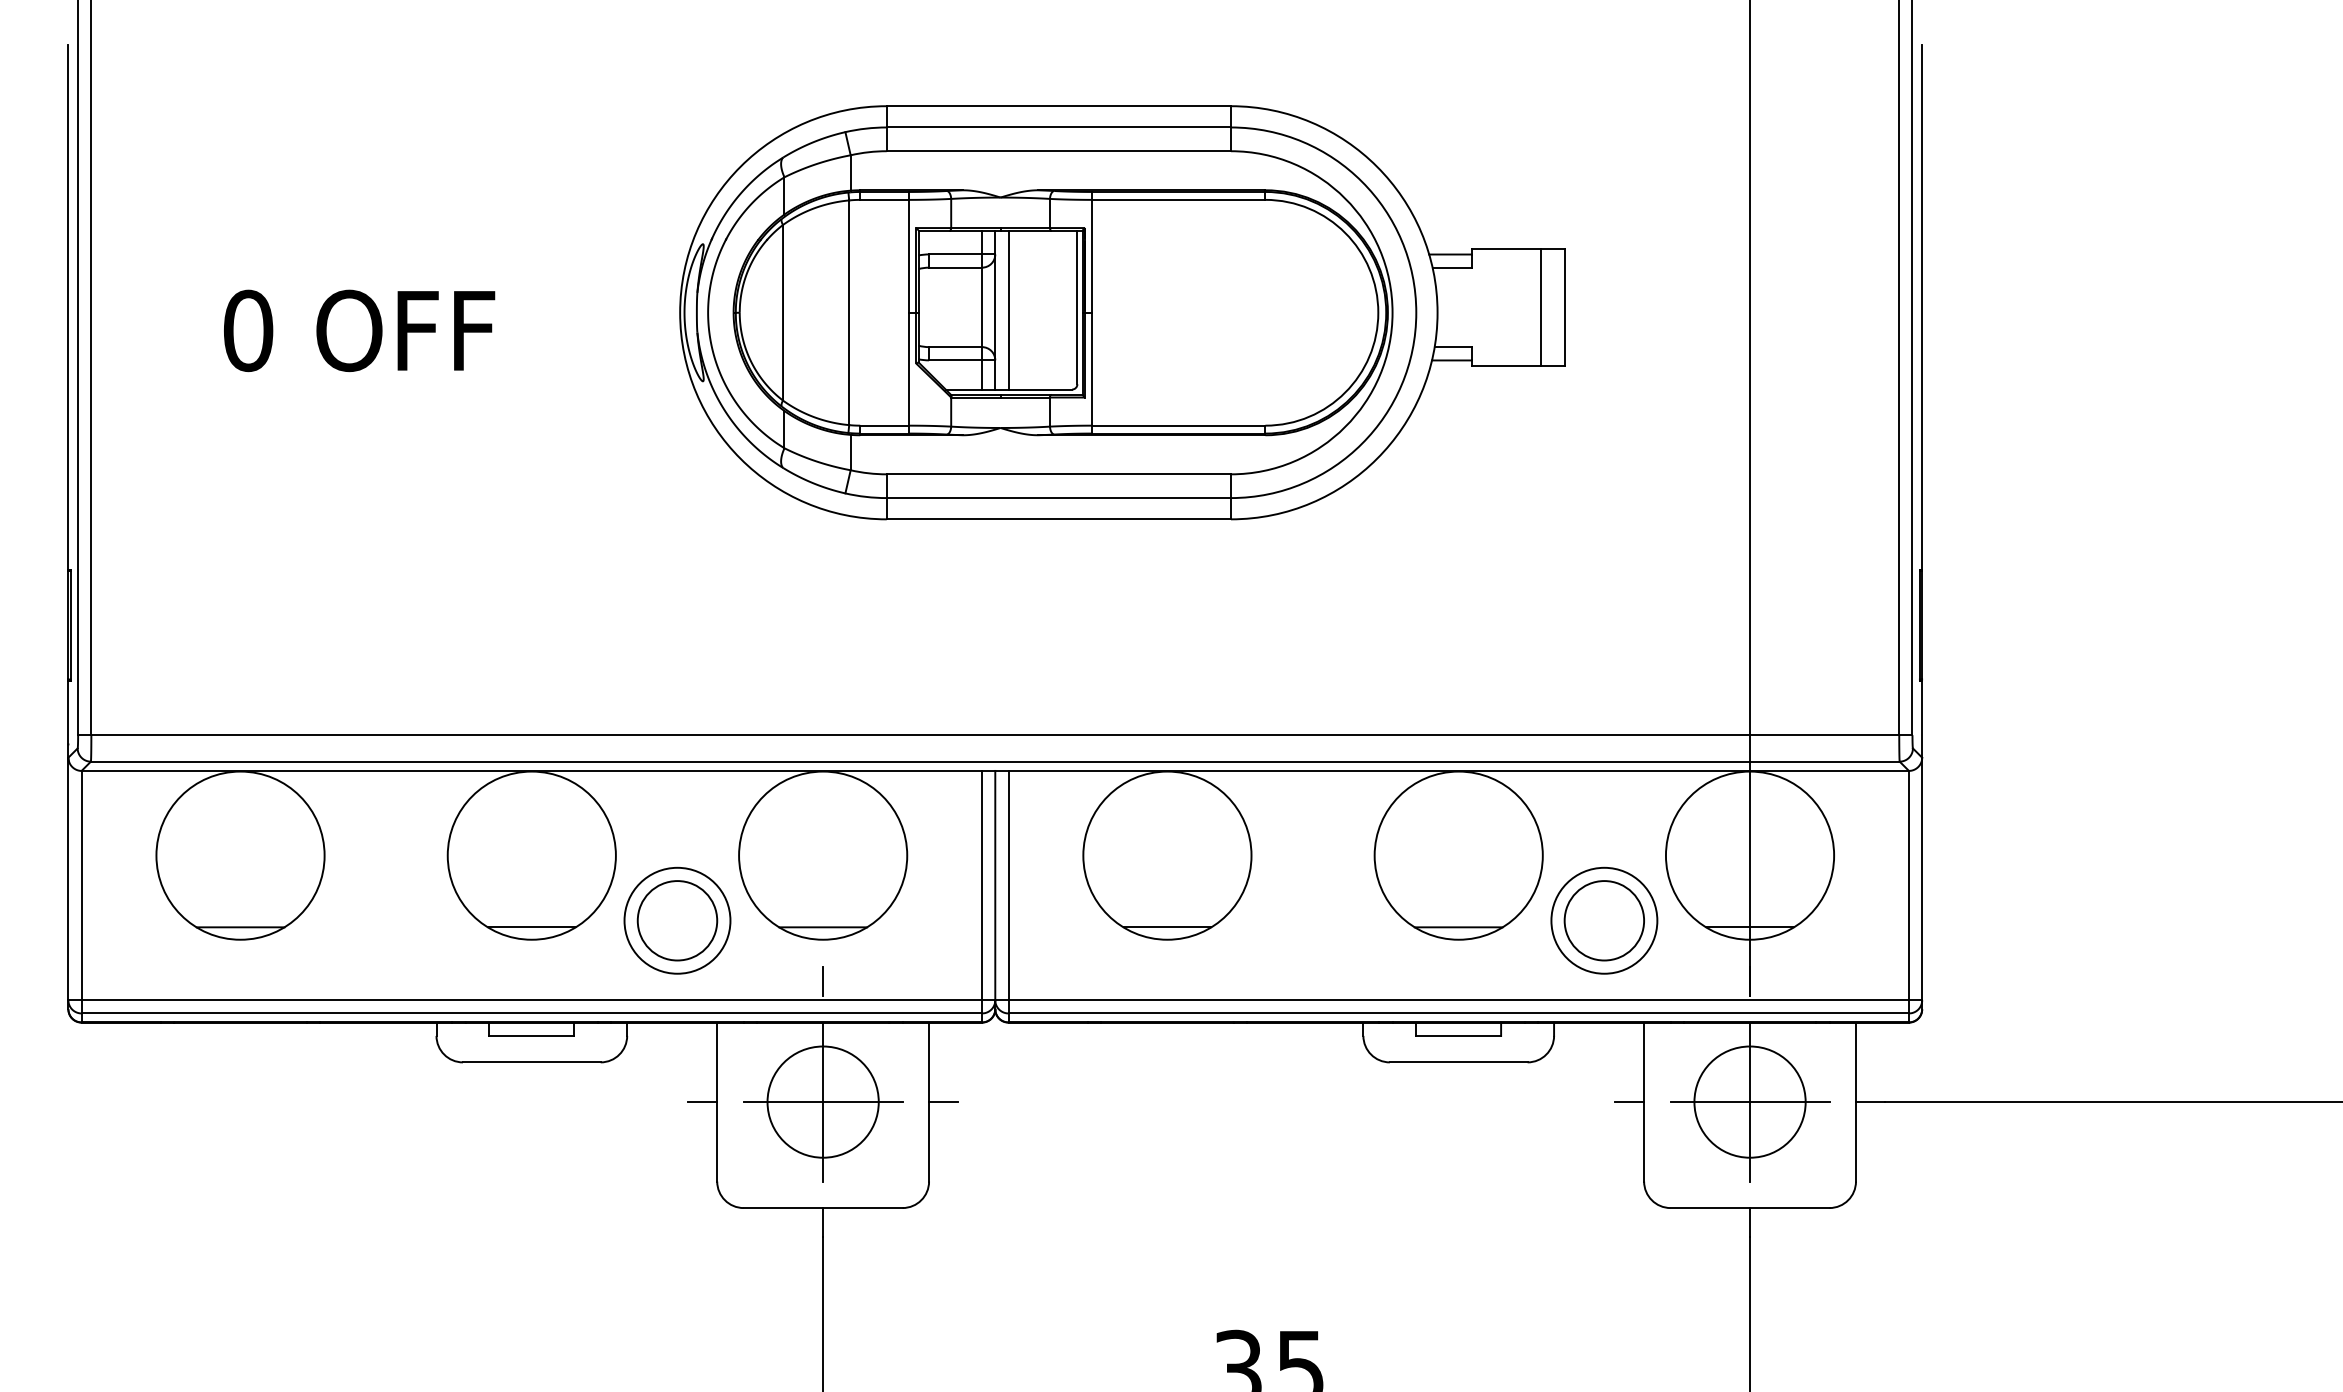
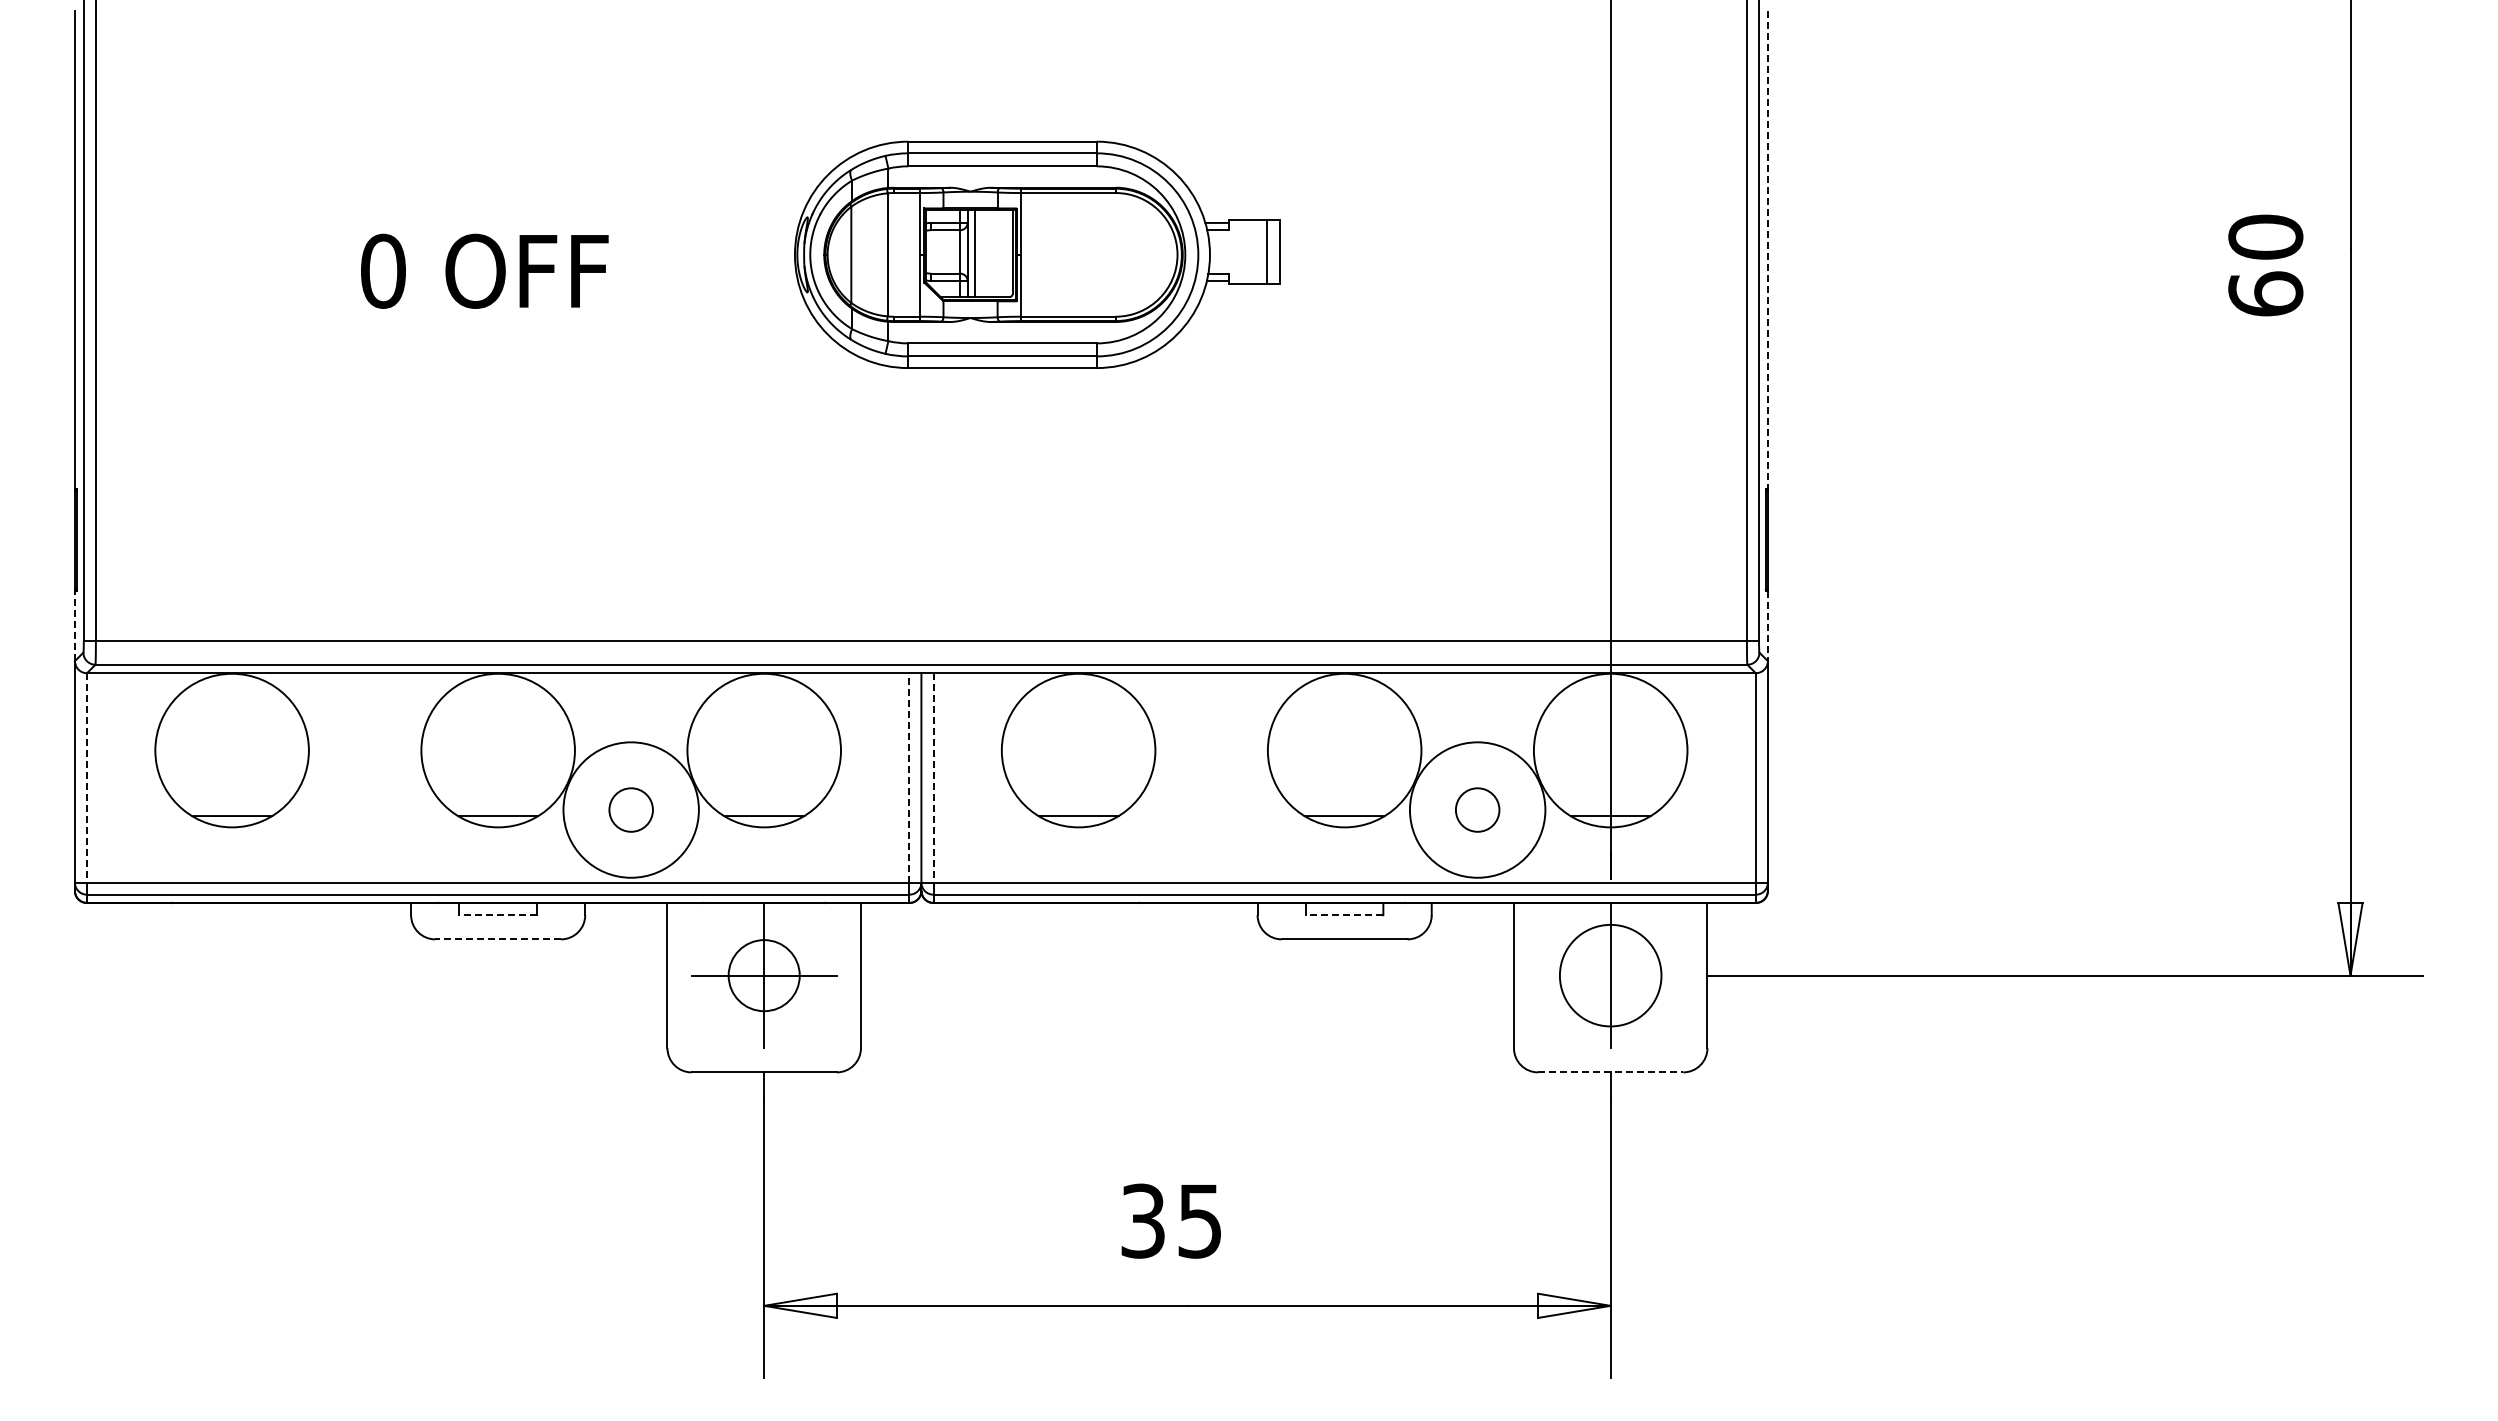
line: (1921, 308) -> (1767, 250), solid -> dashed
part: (1121, 312) -> (1036, 254), size x0.6
text: (359, 329) -> (484, 270), moved
line: (67, 718) -> (74, 625), solid -> dashed
line: (1921, 719) -> (1767, 626), solid -> dashed
line: (82, 885) -> (87, 777), solid -> dashed
line: (982, 885) -> (909, 777), solid -> dashed
line: (1008, 885) -> (933, 777), solid -> dashed
circle: (676, 920) -> (630, 809), size x0.6
circle: (676, 920) -> (630, 809), size x1.4
circle: (1604, 920) -> (1477, 809), size x0.6
circle: (1604, 920) -> (1477, 809), size x1.4
line: (823, 981) -> (764, 865), removed
line: (532, 1036) -> (498, 915), solid -> dashed
line: (1458, 1036) -> (1344, 915), solid -> dashed
line: (532, 1062) -> (498, 939), solid -> dashed
line: (701, 1101) -> (653, 975), removed
circle: (823, 1101) -> (764, 975), size x0.7
line: (942, 1101) -> (873, 975), removed
line: (1629, 1101) -> (1500, 975), removed
line: (1749, 1101) -> (1610, 975), removed
line: (1749, 1208) -> (1610, 1072), solid -> dashed

